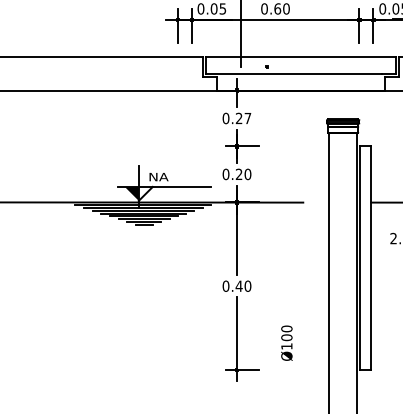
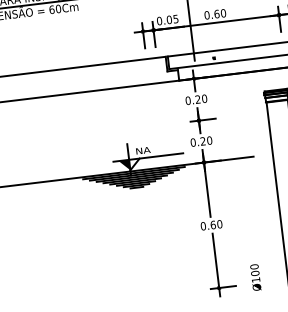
text: (247, 118) -> (204, 98), 0.27 -> 0.20
text: (238, 285) -> (212, 224), 0.40 -> 0.60
text: (286, 342) -> (255, 277), moved

